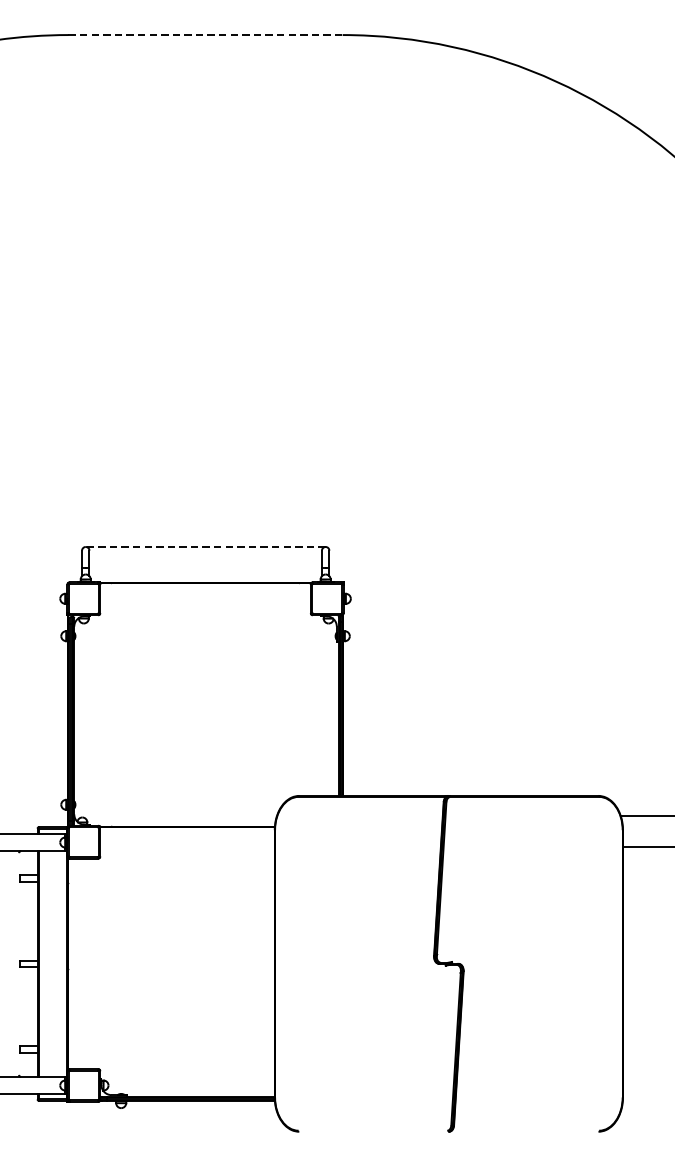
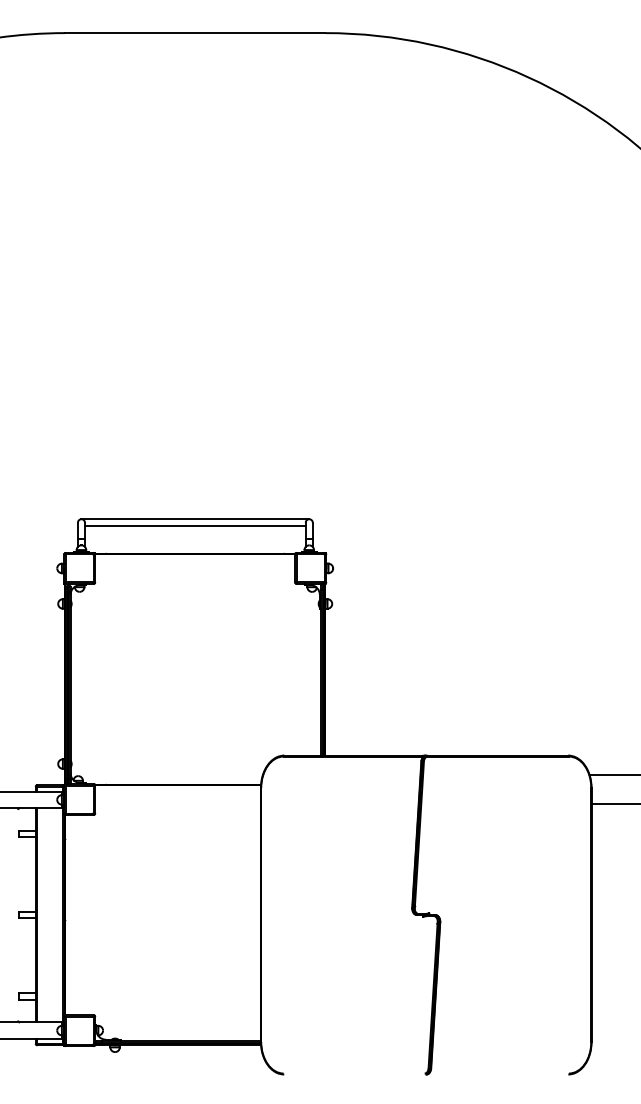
line: (205, 35) -> (195, 33), dashed -> solid
line: (205, 547) -> (195, 519), dashed -> solid
line: (204, 554) -> (194, 526), added

